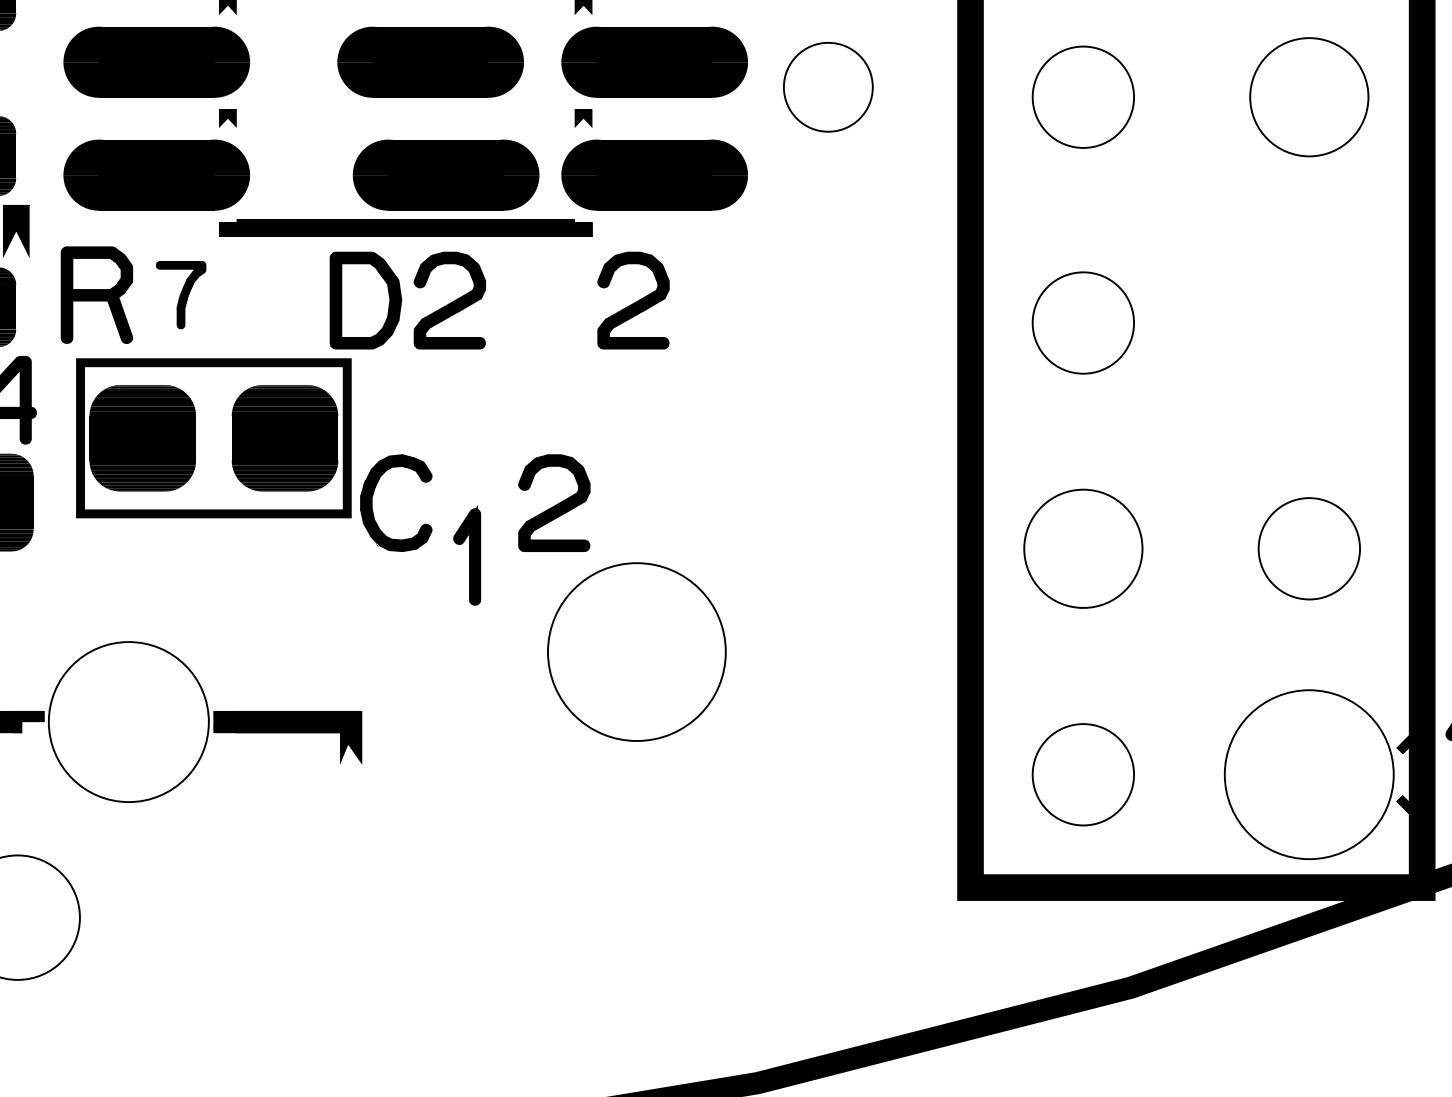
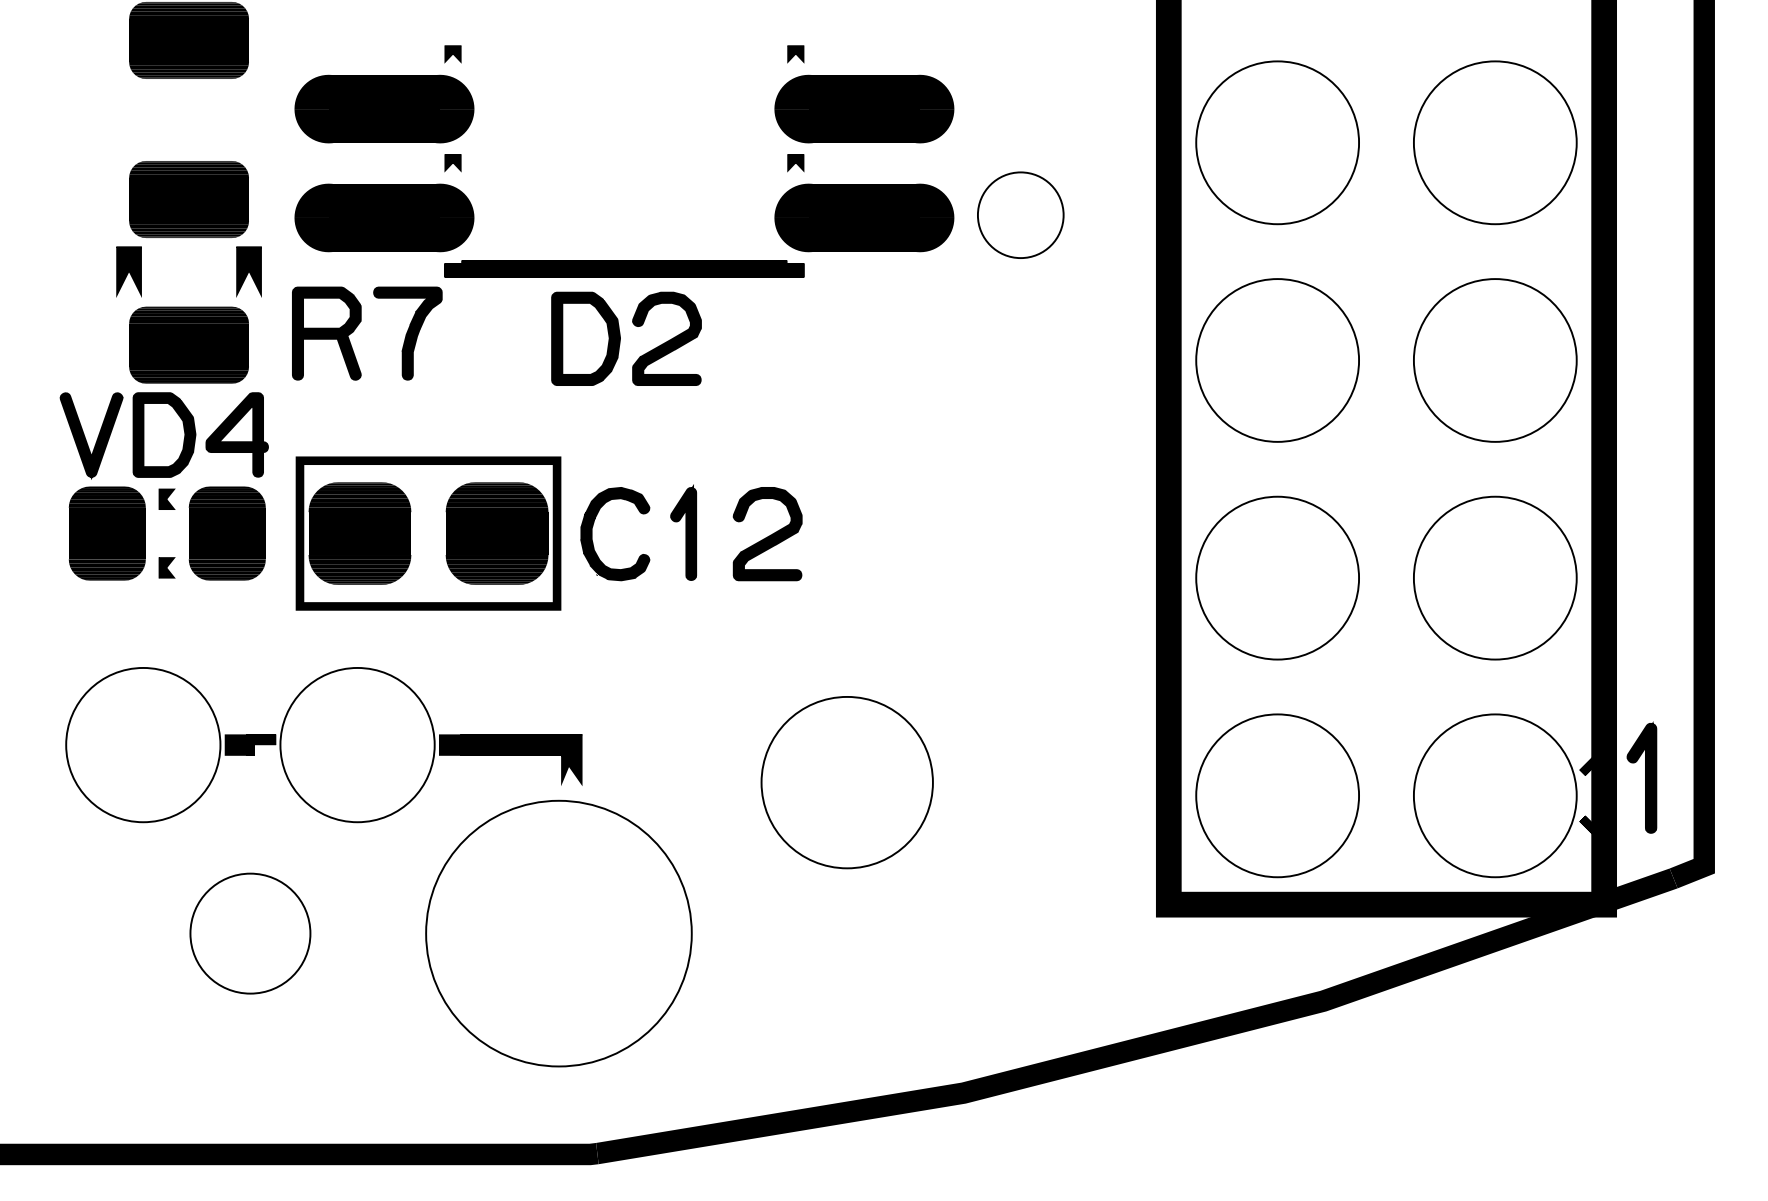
part: (430, 61) -> (648, 108), removed
part: (828, 86) -> (1020, 214), moved
part: (1083, 96) -> (1277, 142), size x1.67
part: (1309, 96) -> (1495, 142), size x1.43
part: (446, 174) -> (663, 217), removed
part: (180, 295) -> (407, 333), size x1.43
part: (633, 300) -> (843, 338), removed
part: (1083, 323) -> (1277, 360), size x1.67
part: (1309, 323) -> (1495, 360), added
part: (213, 438) -> (428, 533), moved
part: (1083, 548) -> (1277, 577), size x1.43
part: (1309, 548) -> (1495, 577), size x1.67
part: (467, 555) -> (683, 532), moved
part: (636, 651) -> (846, 782), moved
part: (1083, 774) -> (1277, 795), size x1.67
part: (337, 917) -> (558, 933), added

